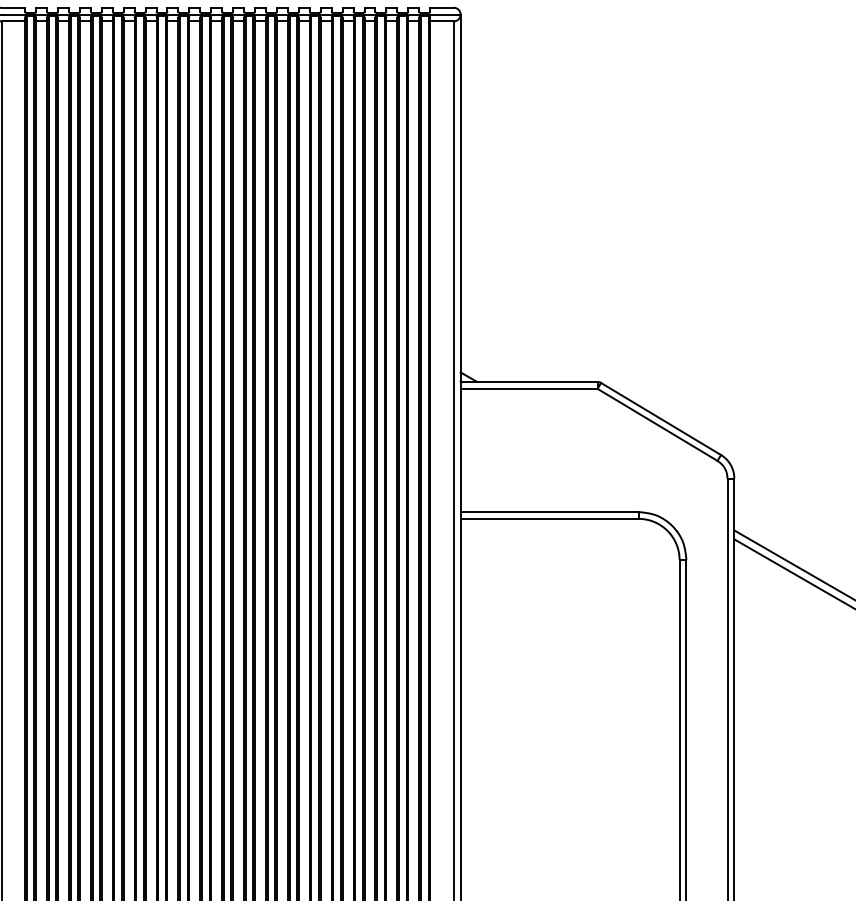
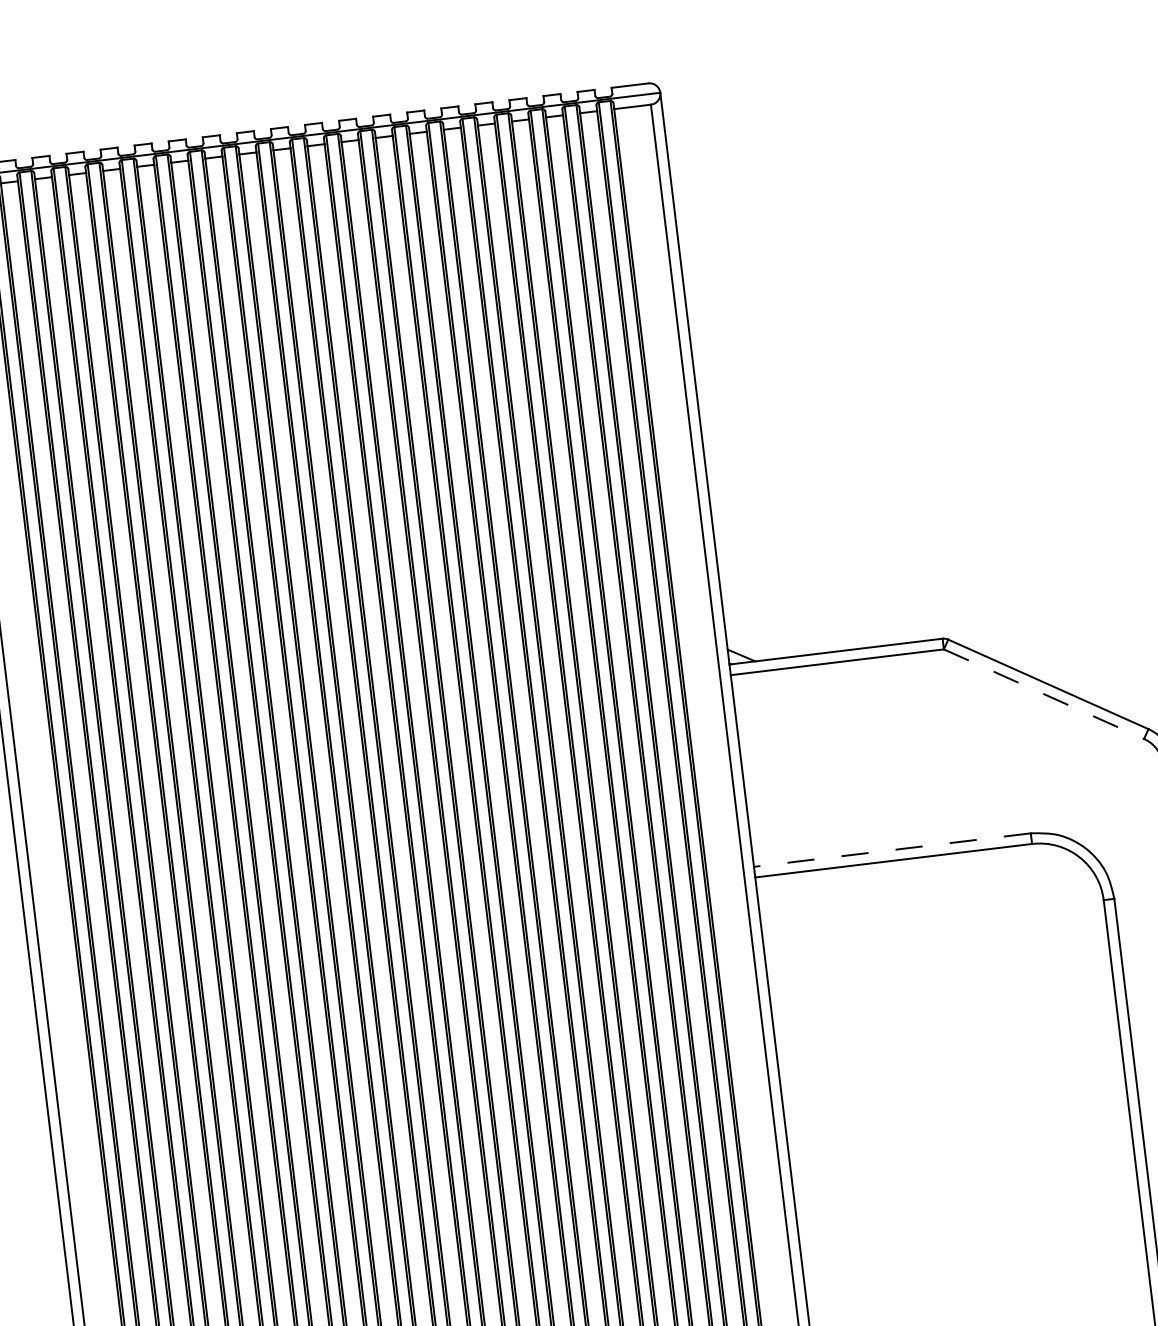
line: (657, 424) -> (1043, 693), solid -> dashed
line: (549, 512) -> (892, 850), solid -> dashed

